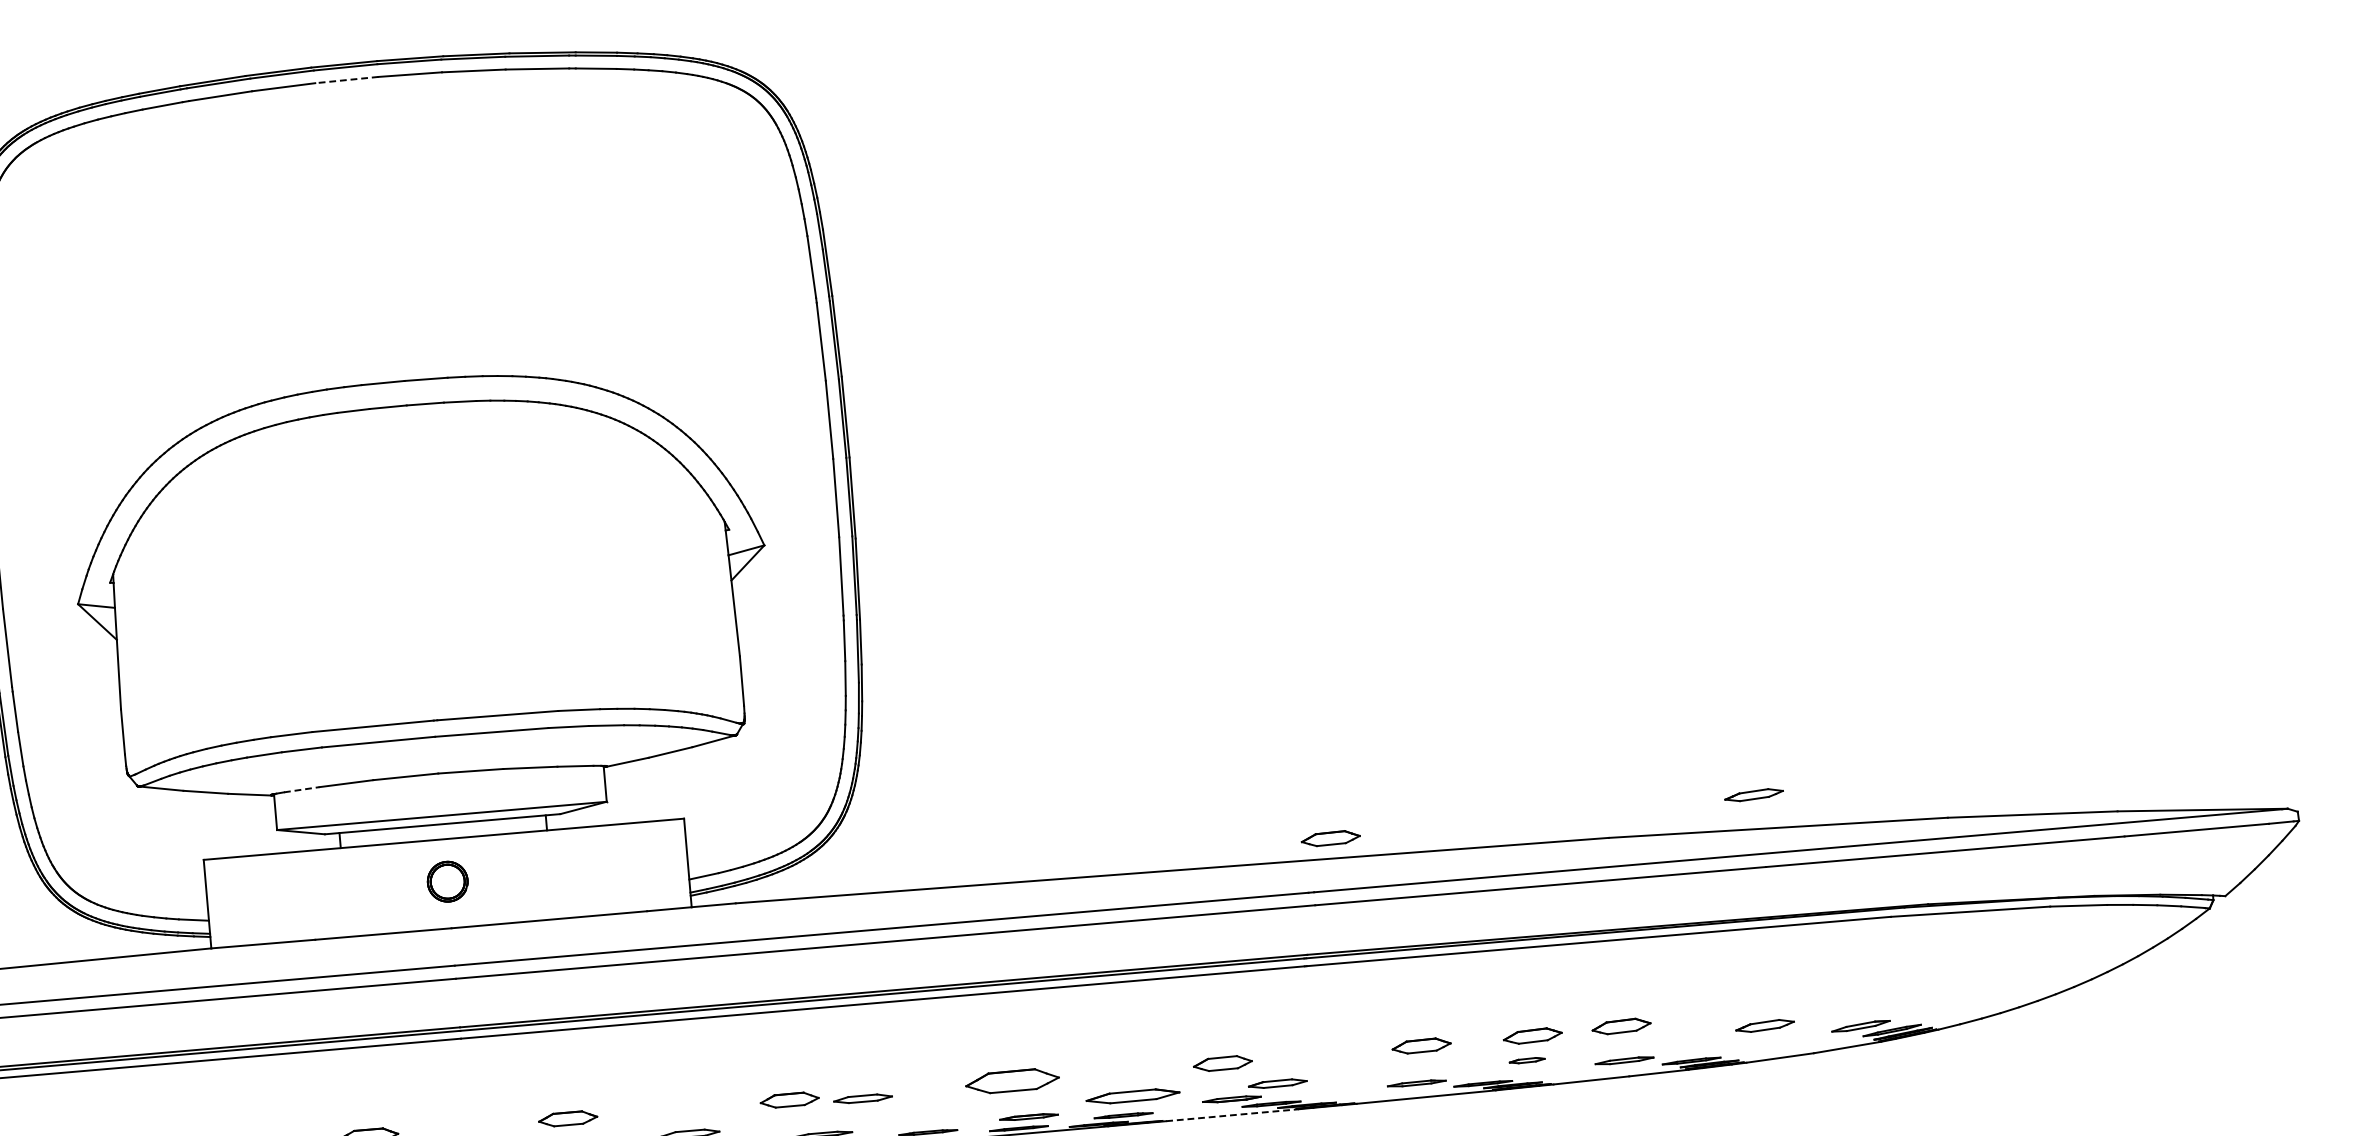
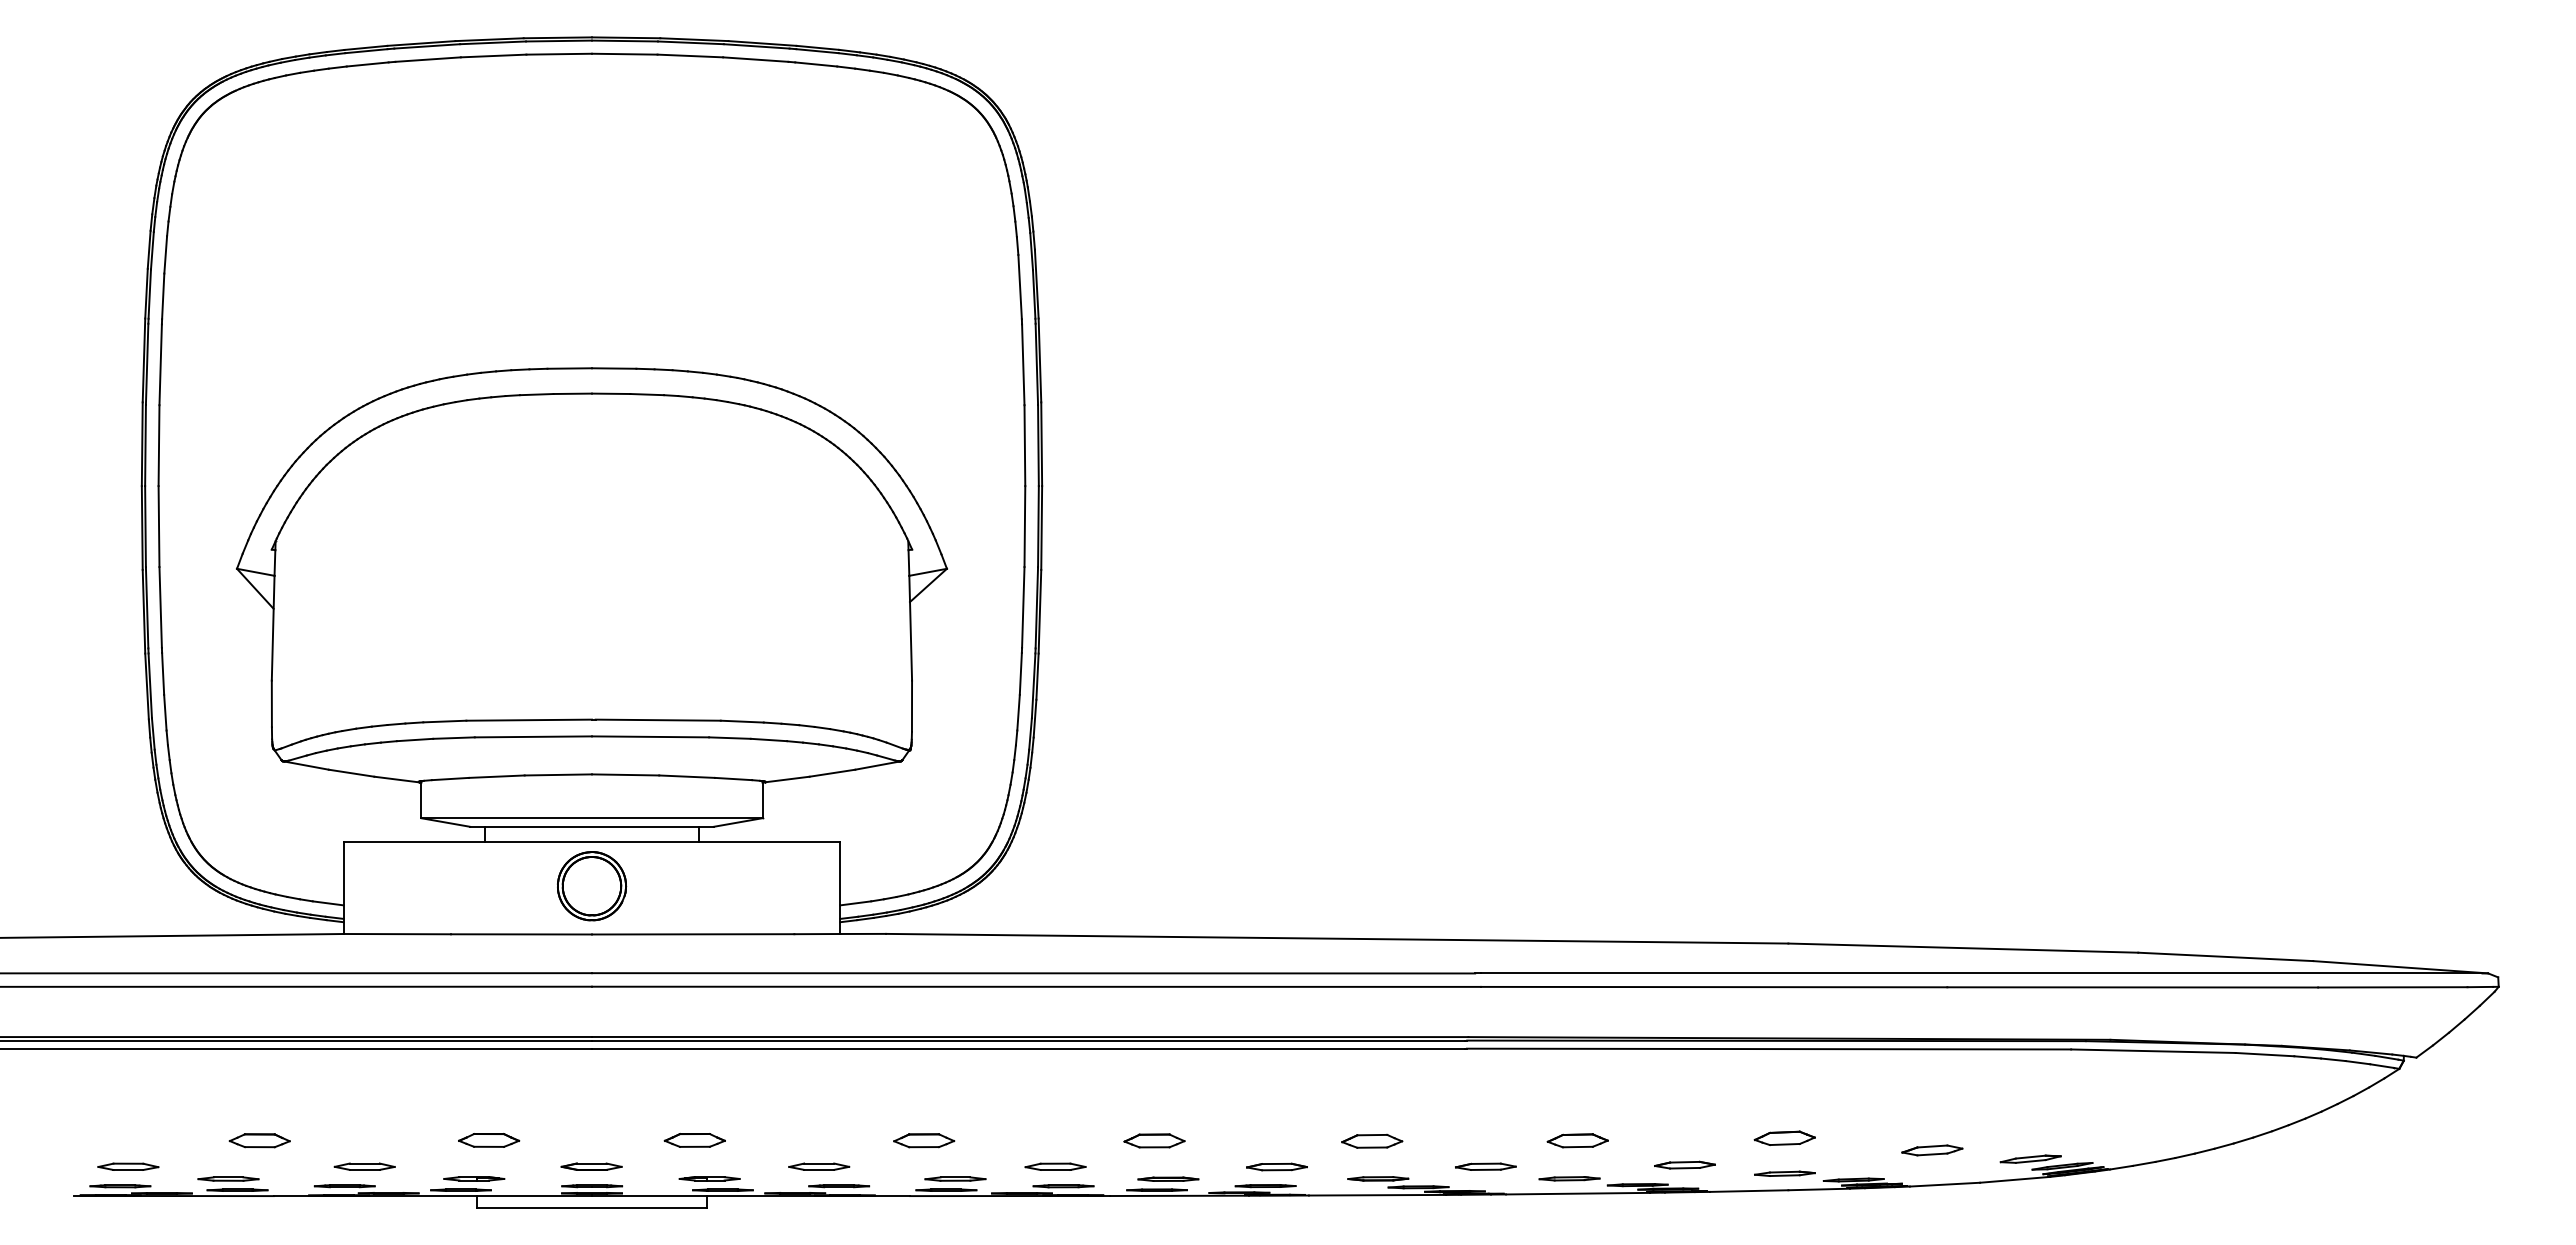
line: (347, 80) -> (559, 54), dashed -> solid
line: (301, 790) -> (450, 779), dashed -> solid
part: (1754, 795) -> (1941, 912), removed
part: (1330, 838) -> (1502, 919), removed
part: (448, 881) -> (592, 886), size x1.67
part: (1532, 1035) -> (1692, 1139), removed
part: (1526, 1060) -> (1684, 1164), size x1.67
part: (1012, 1080) -> (1154, 1140), size x0.62
part: (1277, 1083) -> (1485, 1166), moved
part: (1132, 1095) -> (1276, 1166), size x0.62
part: (862, 1098) -> (1055, 1166), moved
line: (1232, 1115) -> (1377, 1195), dashed -> solid

